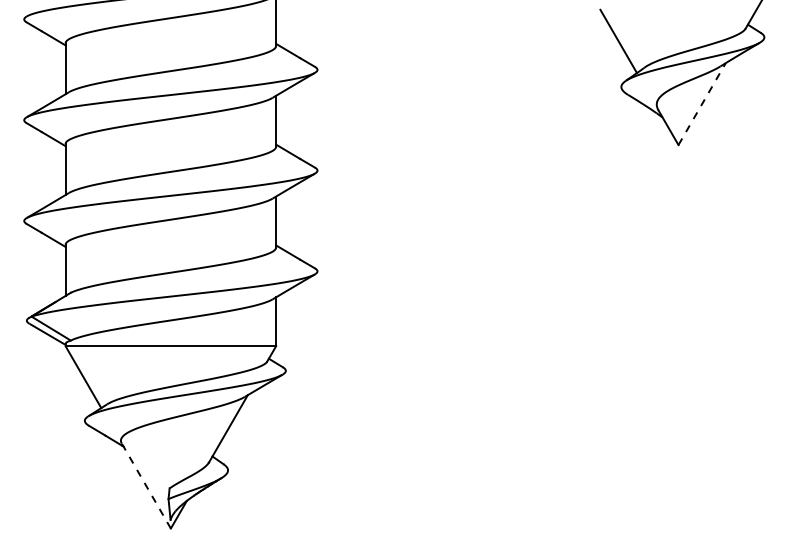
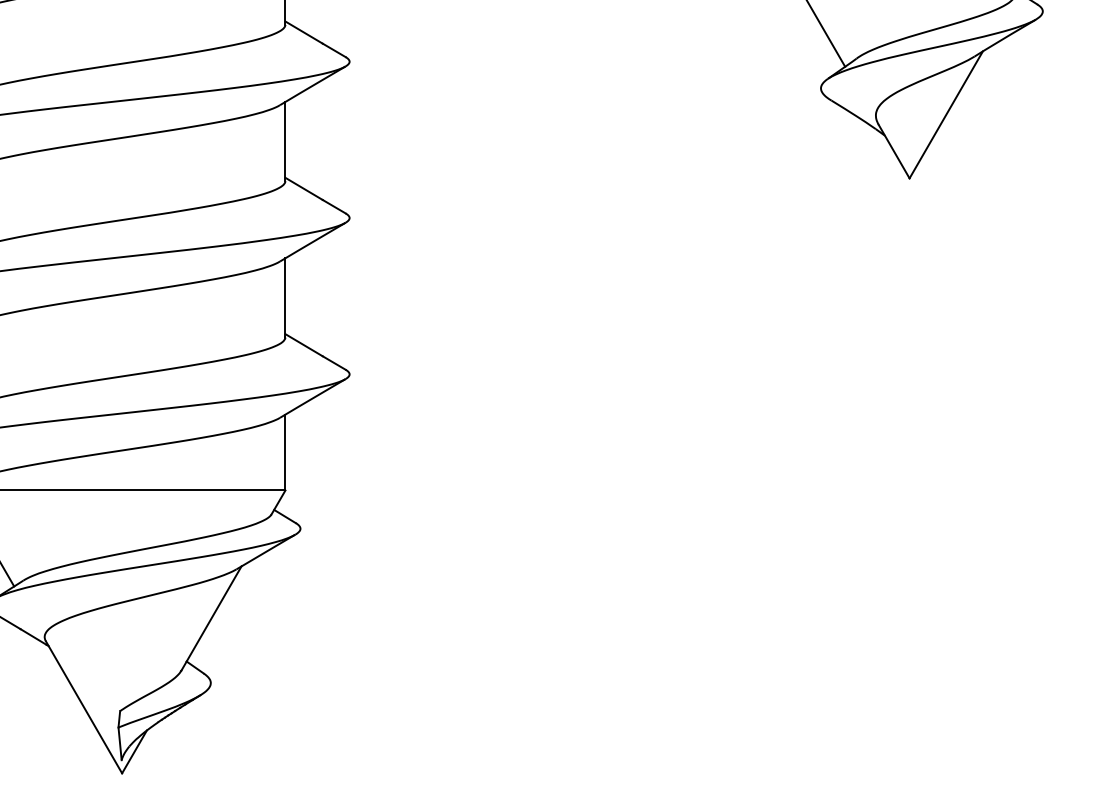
line: (702, 103) -> (946, 113), dashed -> solid
line: (146, 485) -> (84, 706), dashed -> solid

